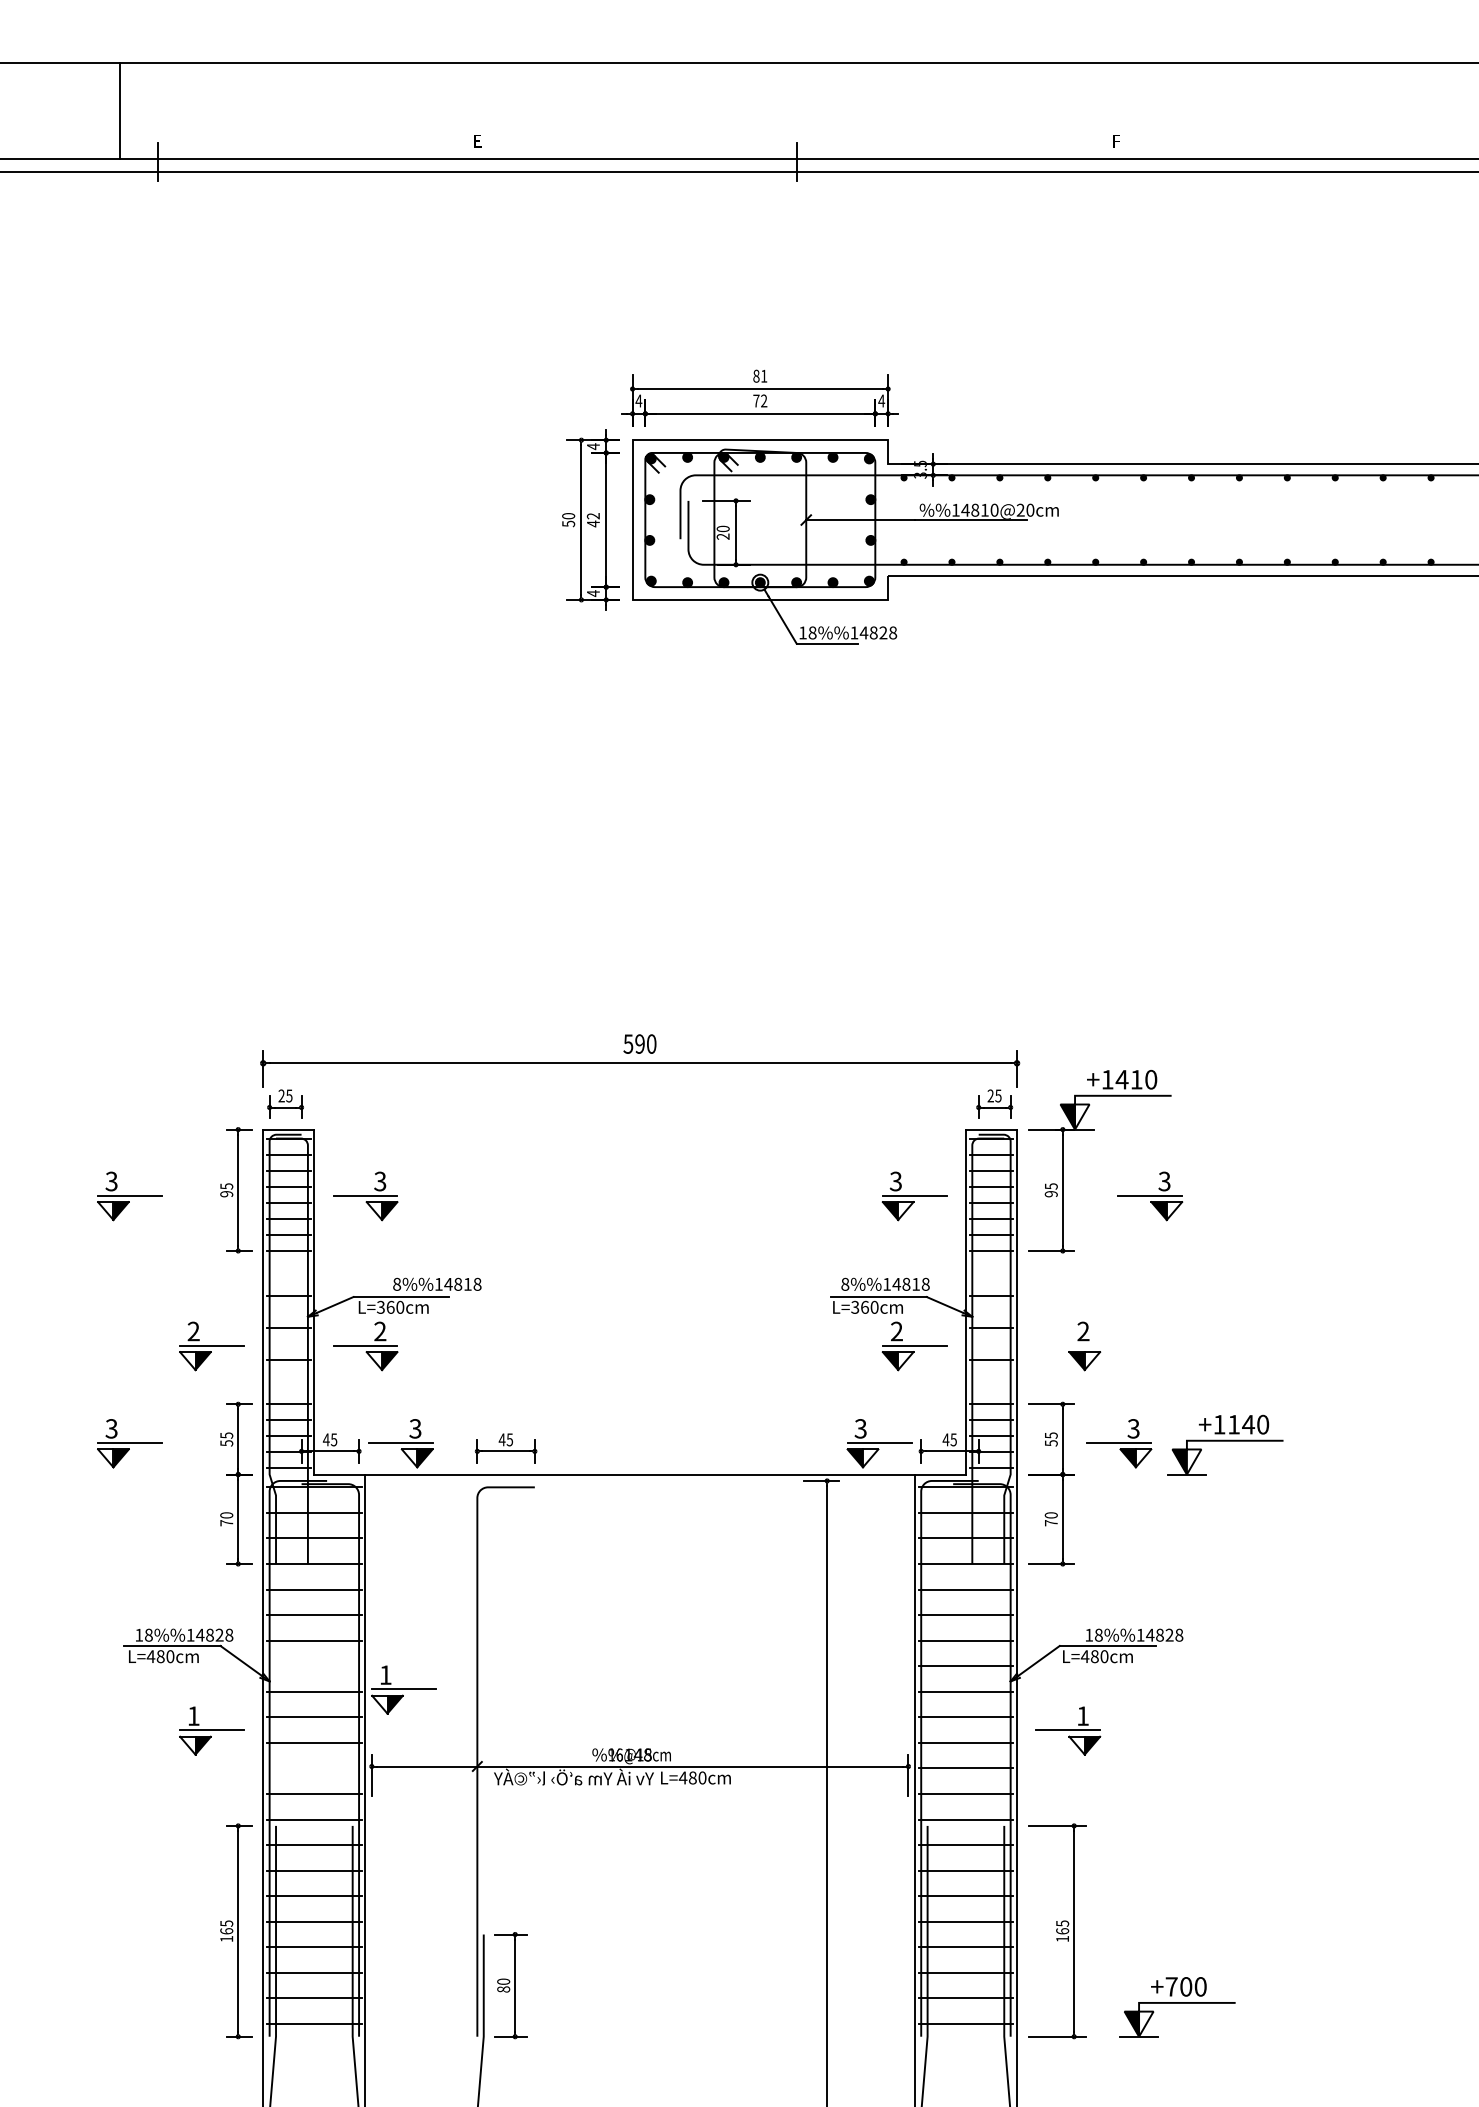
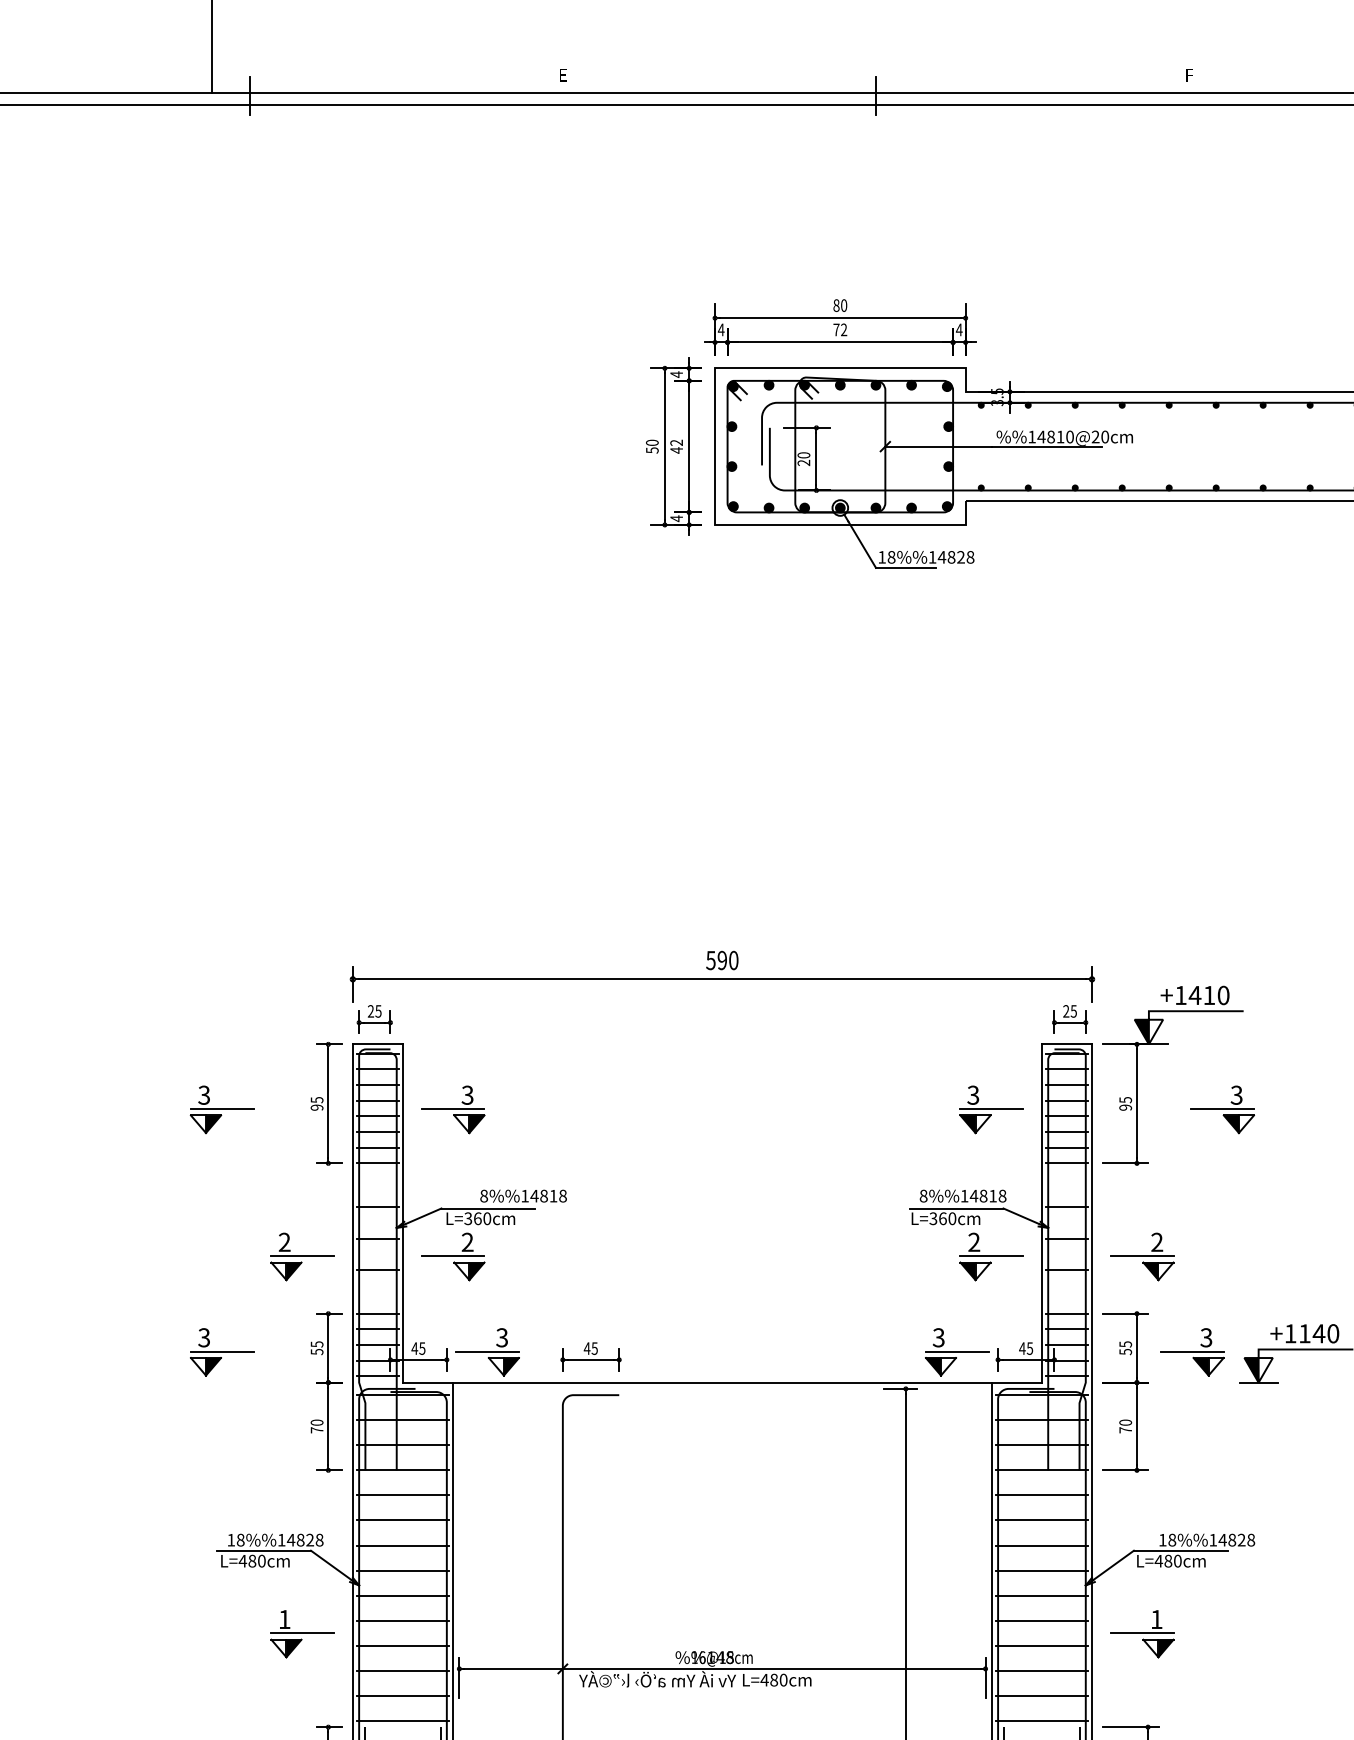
text: (764, 375) -> (844, 304), 81 -> 80
line: (1068, 1345) -> (1142, 1256), added
line: (314, 1666) -> (403, 1570), added
part: (403, 1689) -> (490, 1593), removed
line: (314, 1768) -> (403, 1670), added

